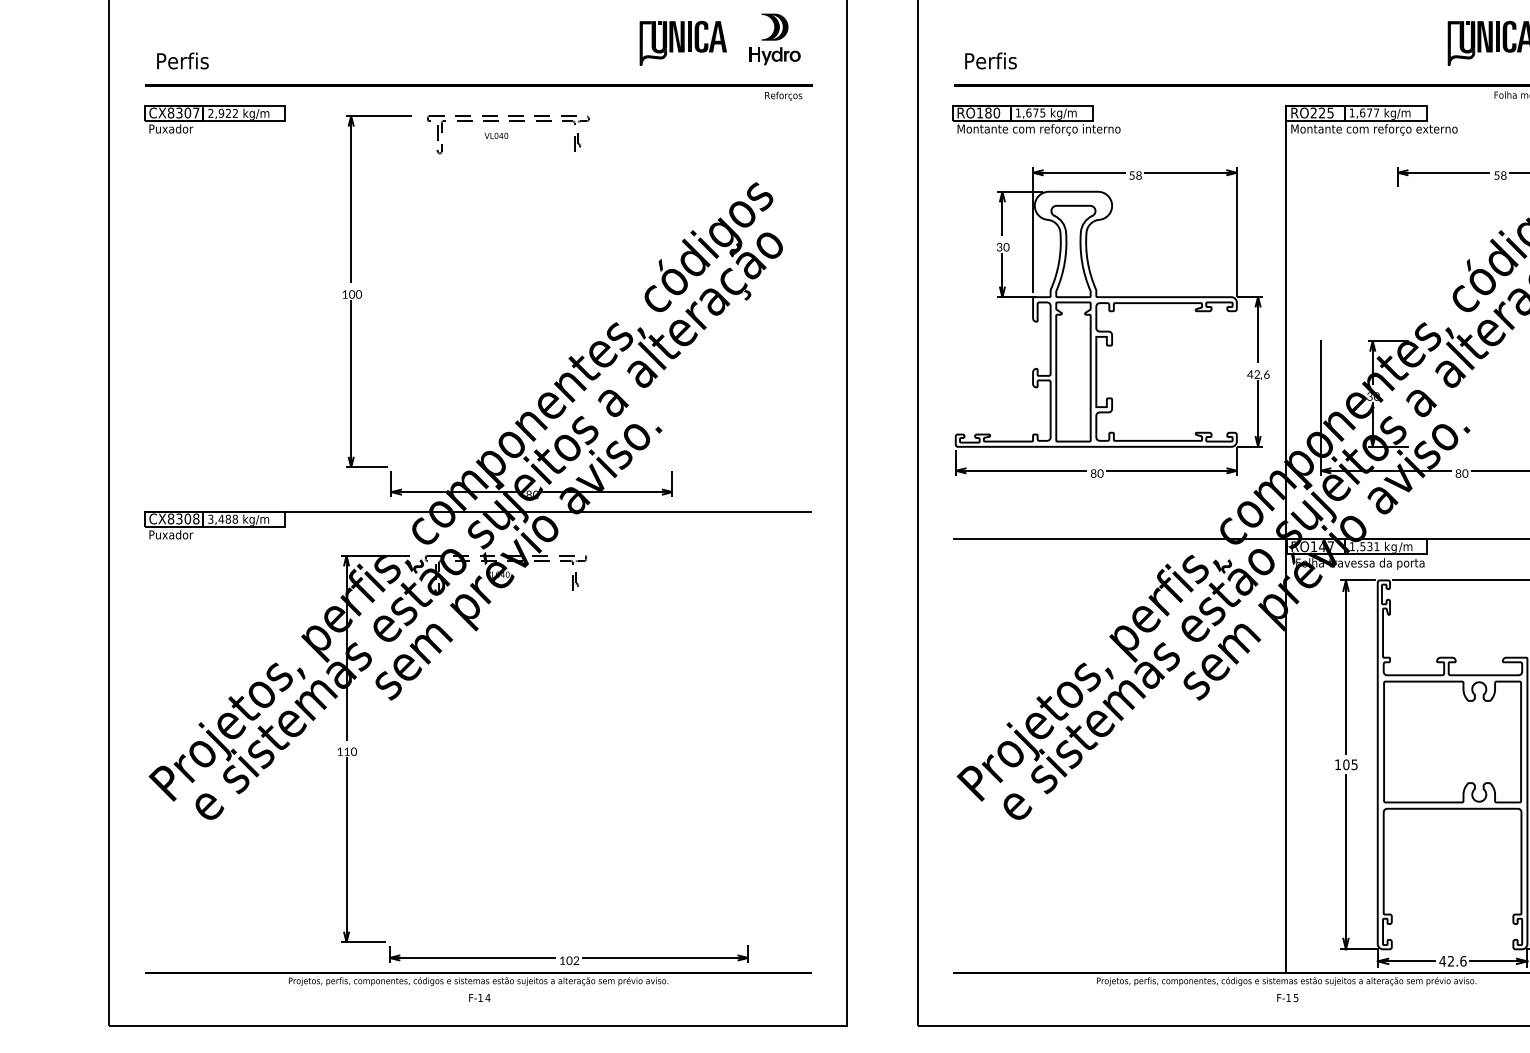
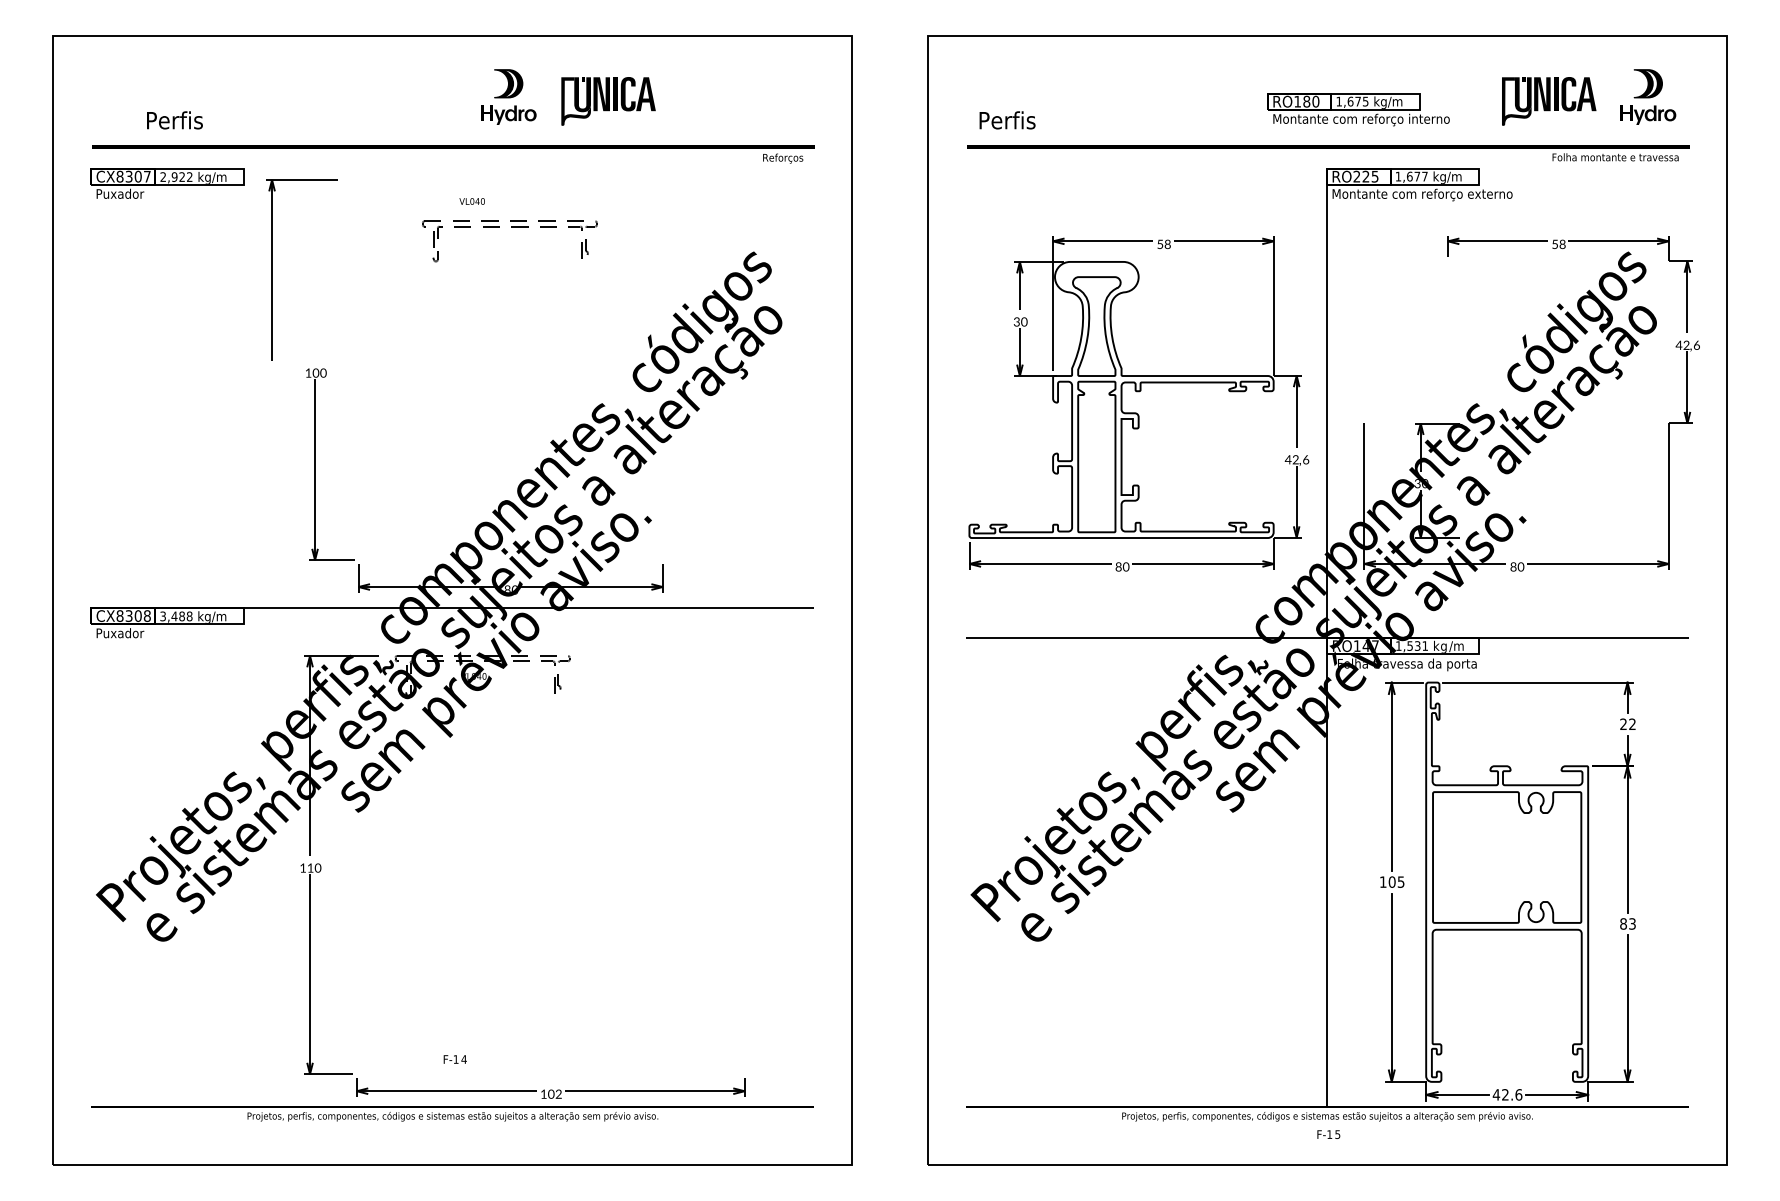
part: (774, 38) -> (508, 96), moved
part: (683, 43) -> (608, 101), moved
text: (182, 61) -> (174, 120), moved
part: (1036, 120) -> (1358, 109), moved
part: (509, 122) -> (511, 227), moved
part: (351, 198) -> (272, 269), moved
text: (479, 997) -> (454, 1059), moved

